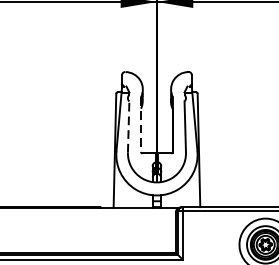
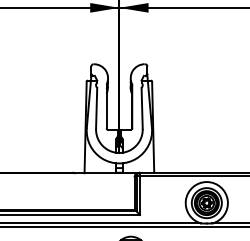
line: (140, 124) -> (106, 106), dashed -> solid
line: (128, 127) -> (96, 108), dashed -> solid

